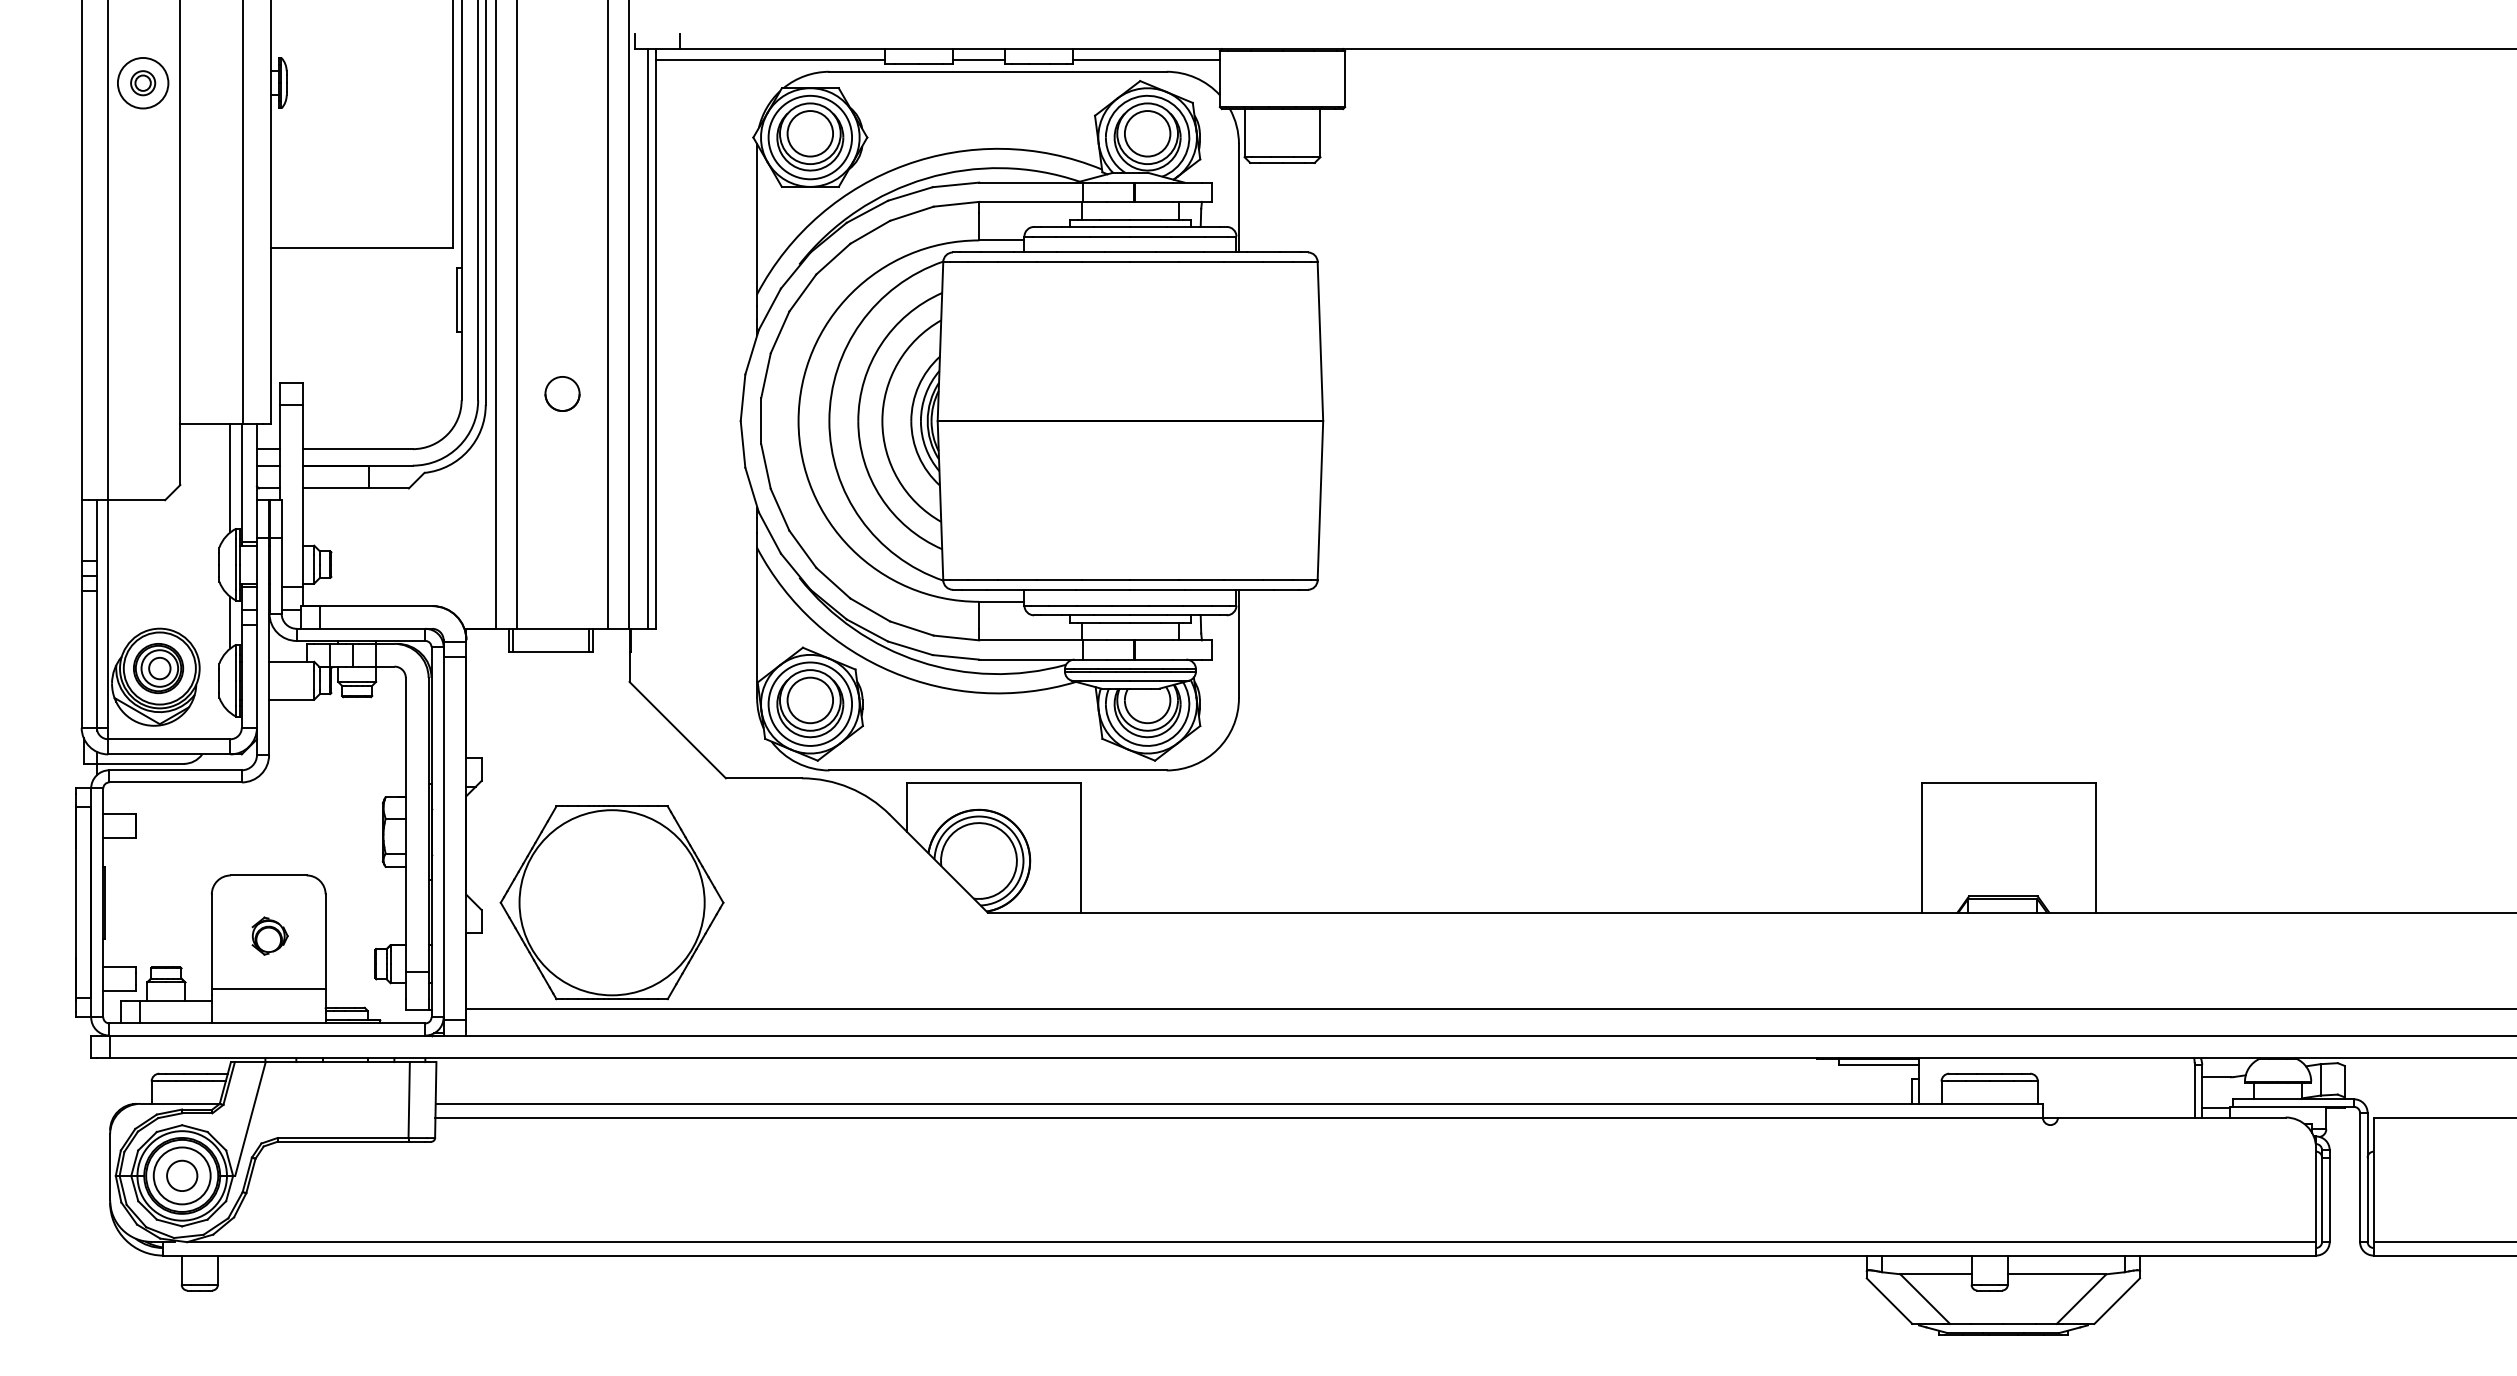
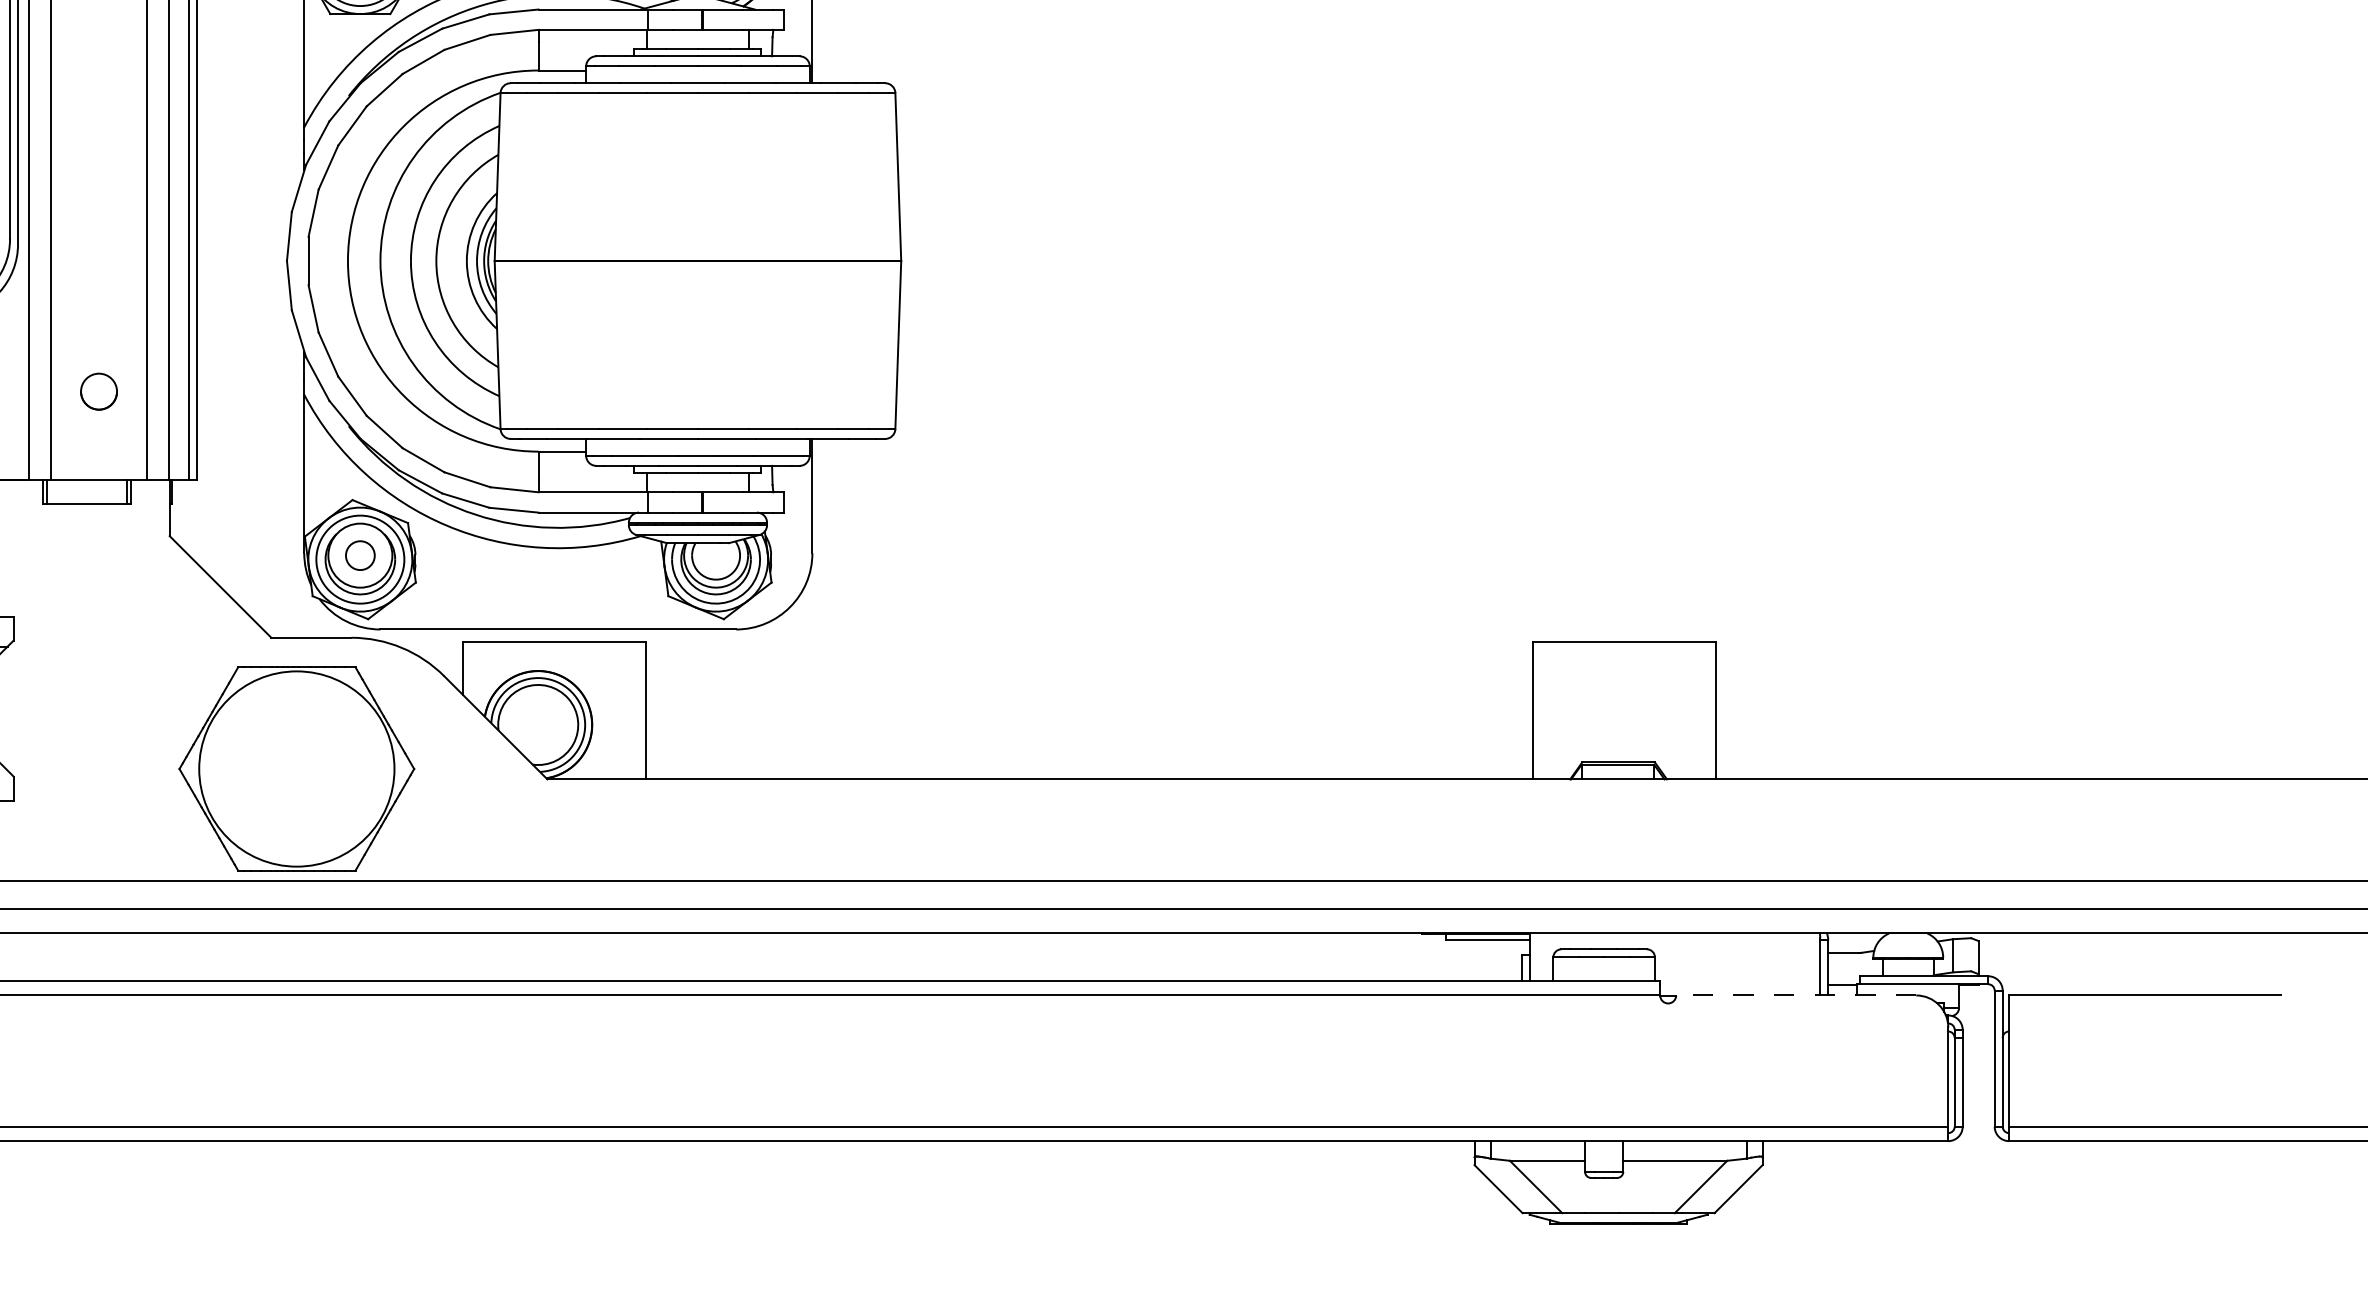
circle: (562, 393) -> (99, 391), moved
circle: (810, 700) -> (360, 555), size x0.6
part: (611, 902) -> (296, 768), moved
line: (2171, 1117) -> (1795, 995), solid -> dashed

